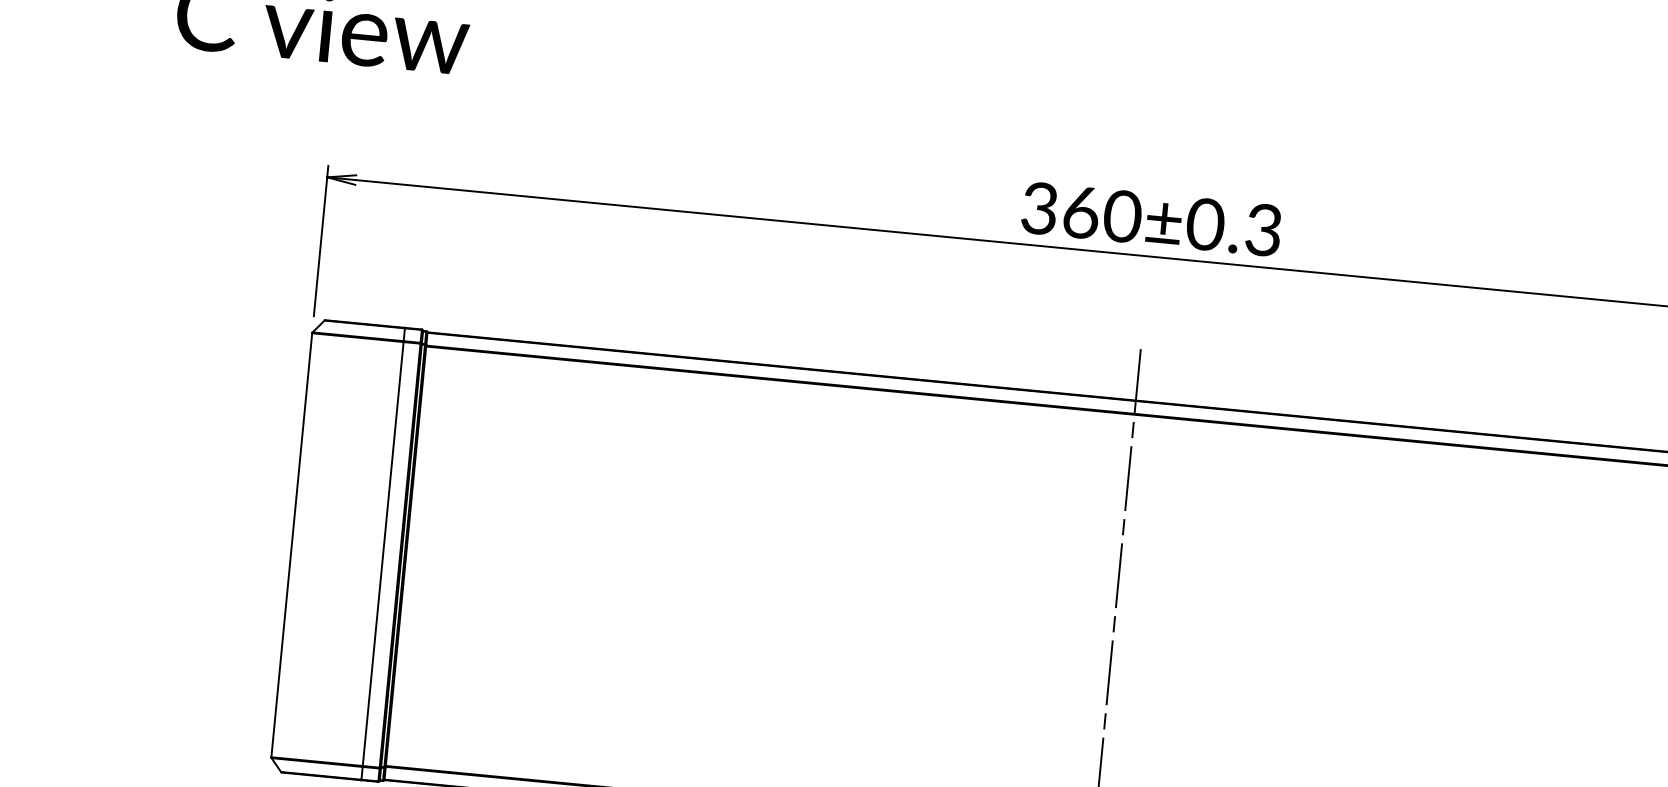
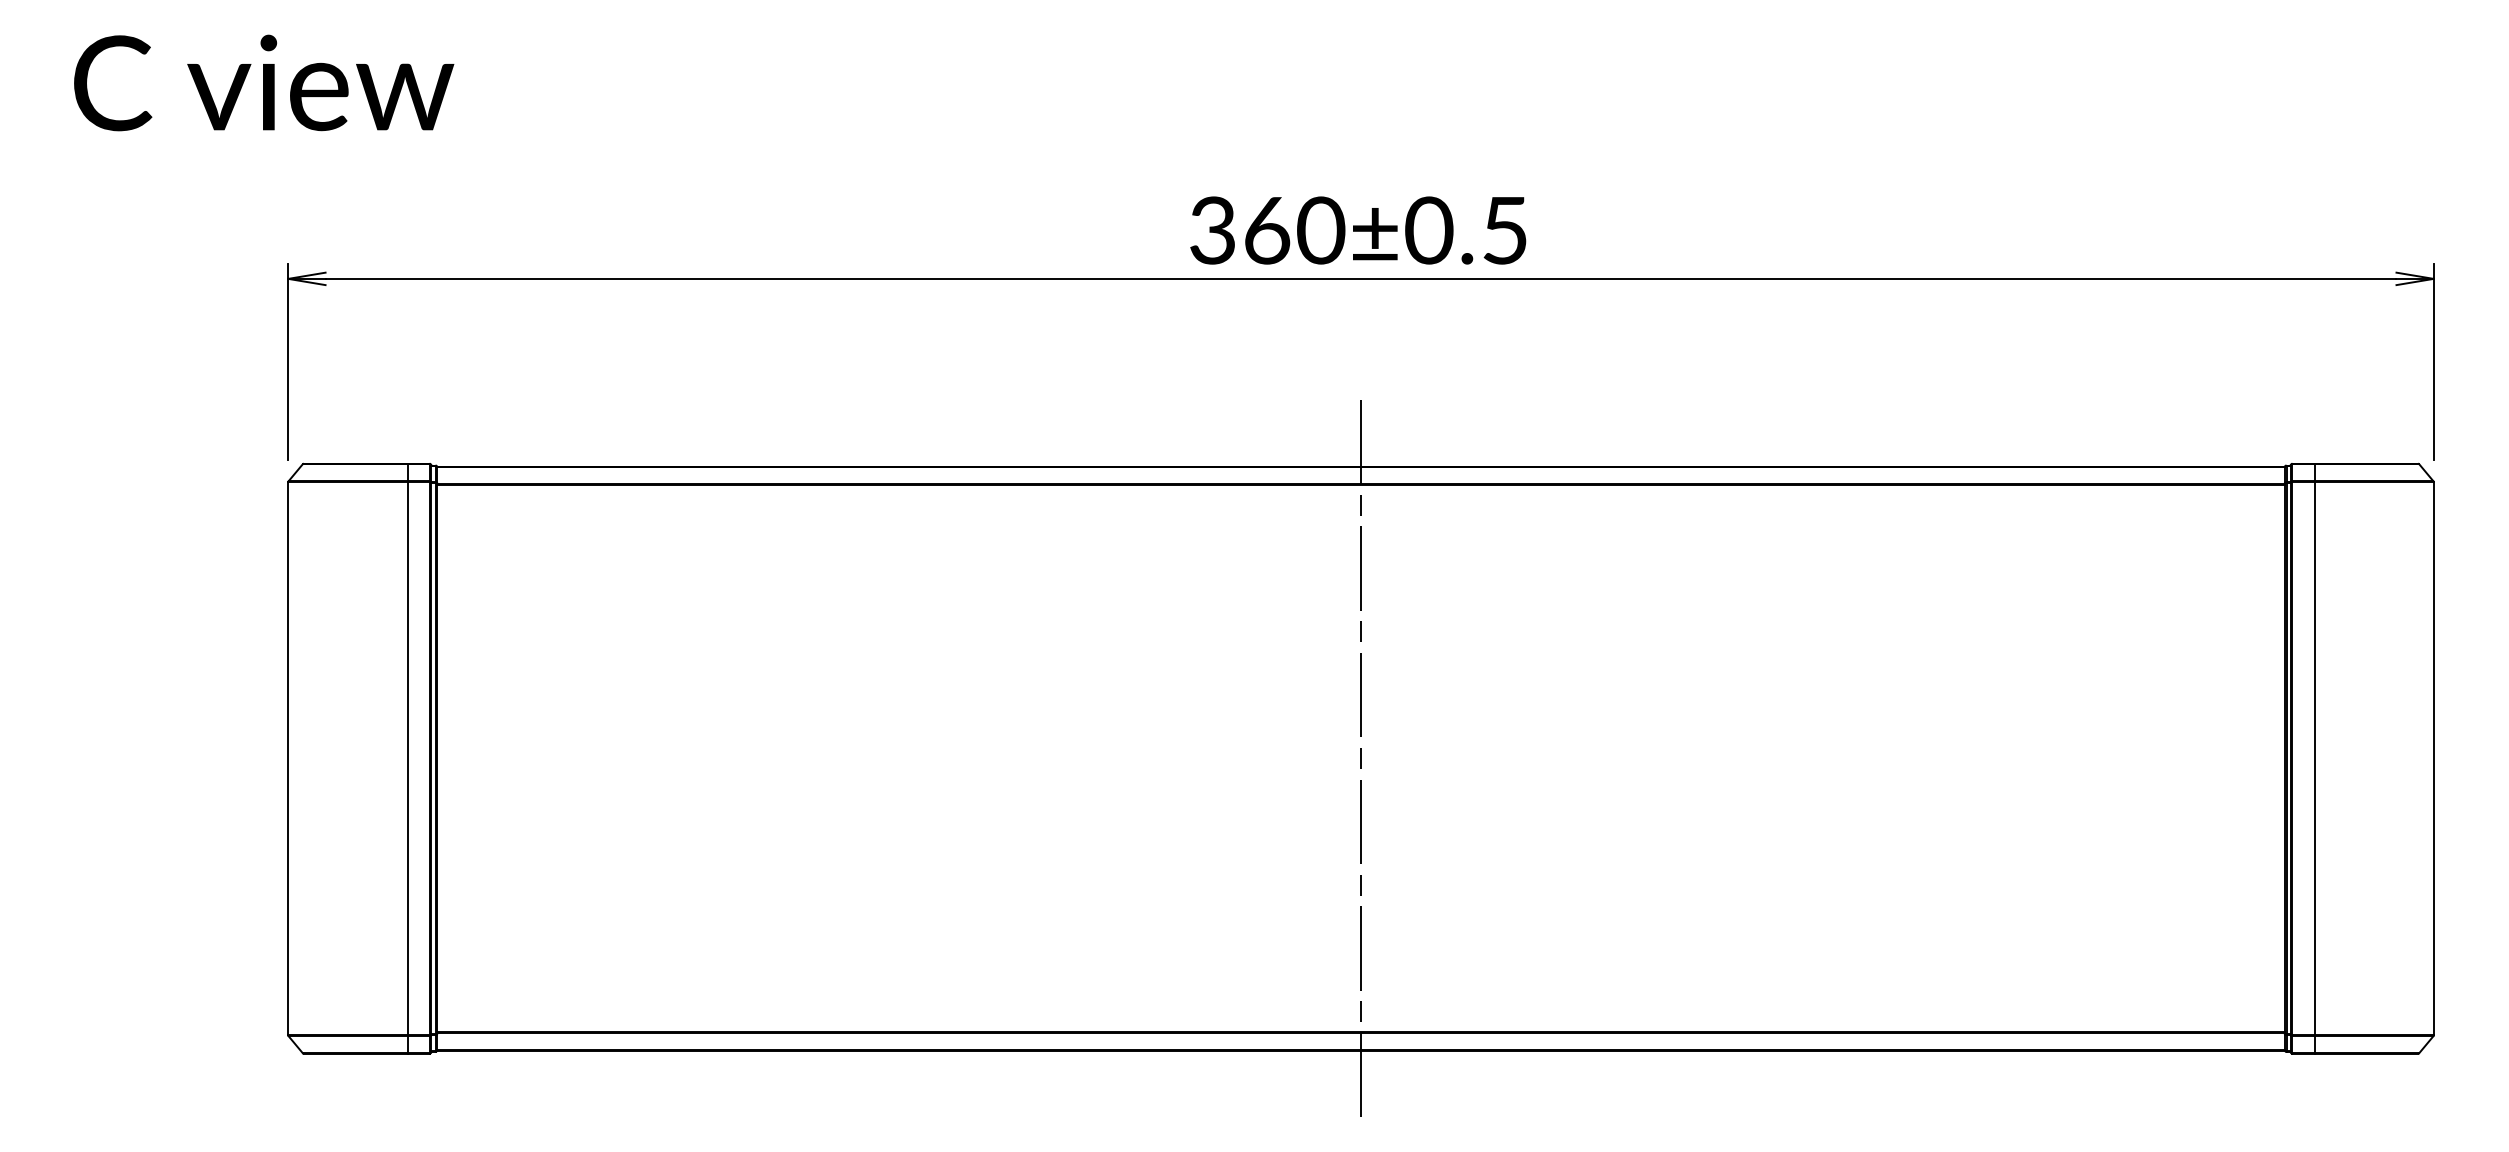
text: (1263, 230) -> (1504, 230), 360±0.3 -> 360±0.5

